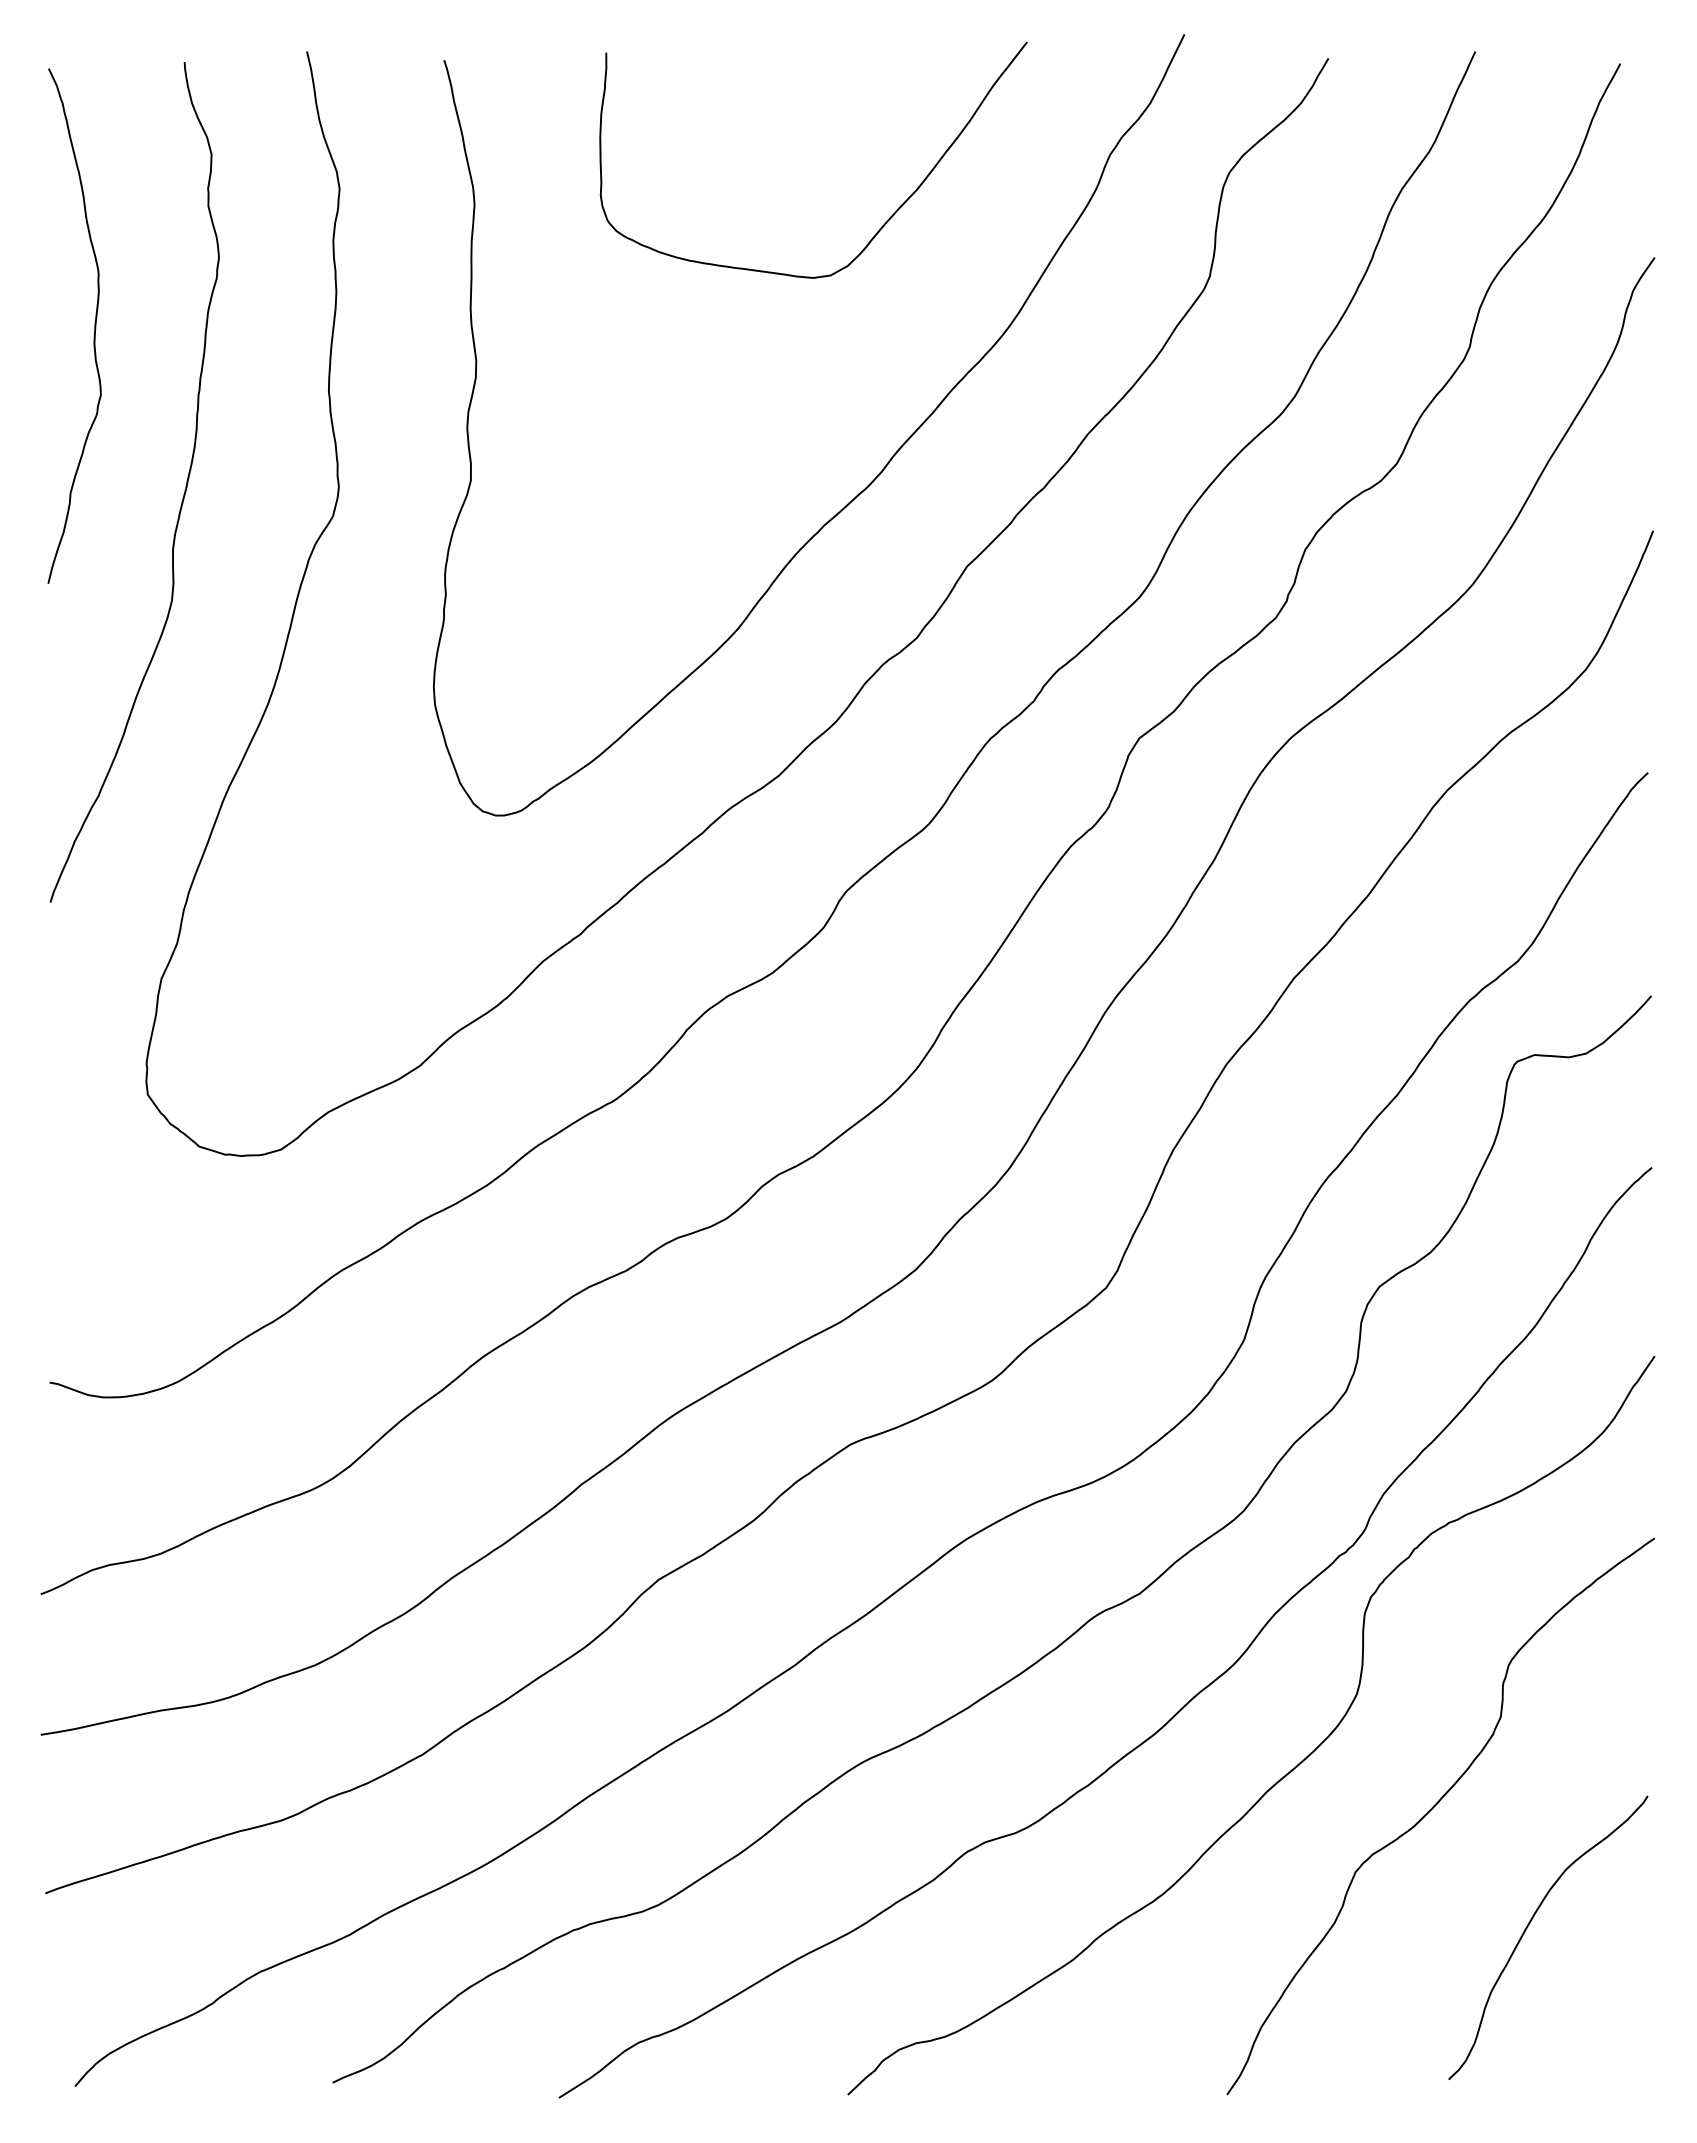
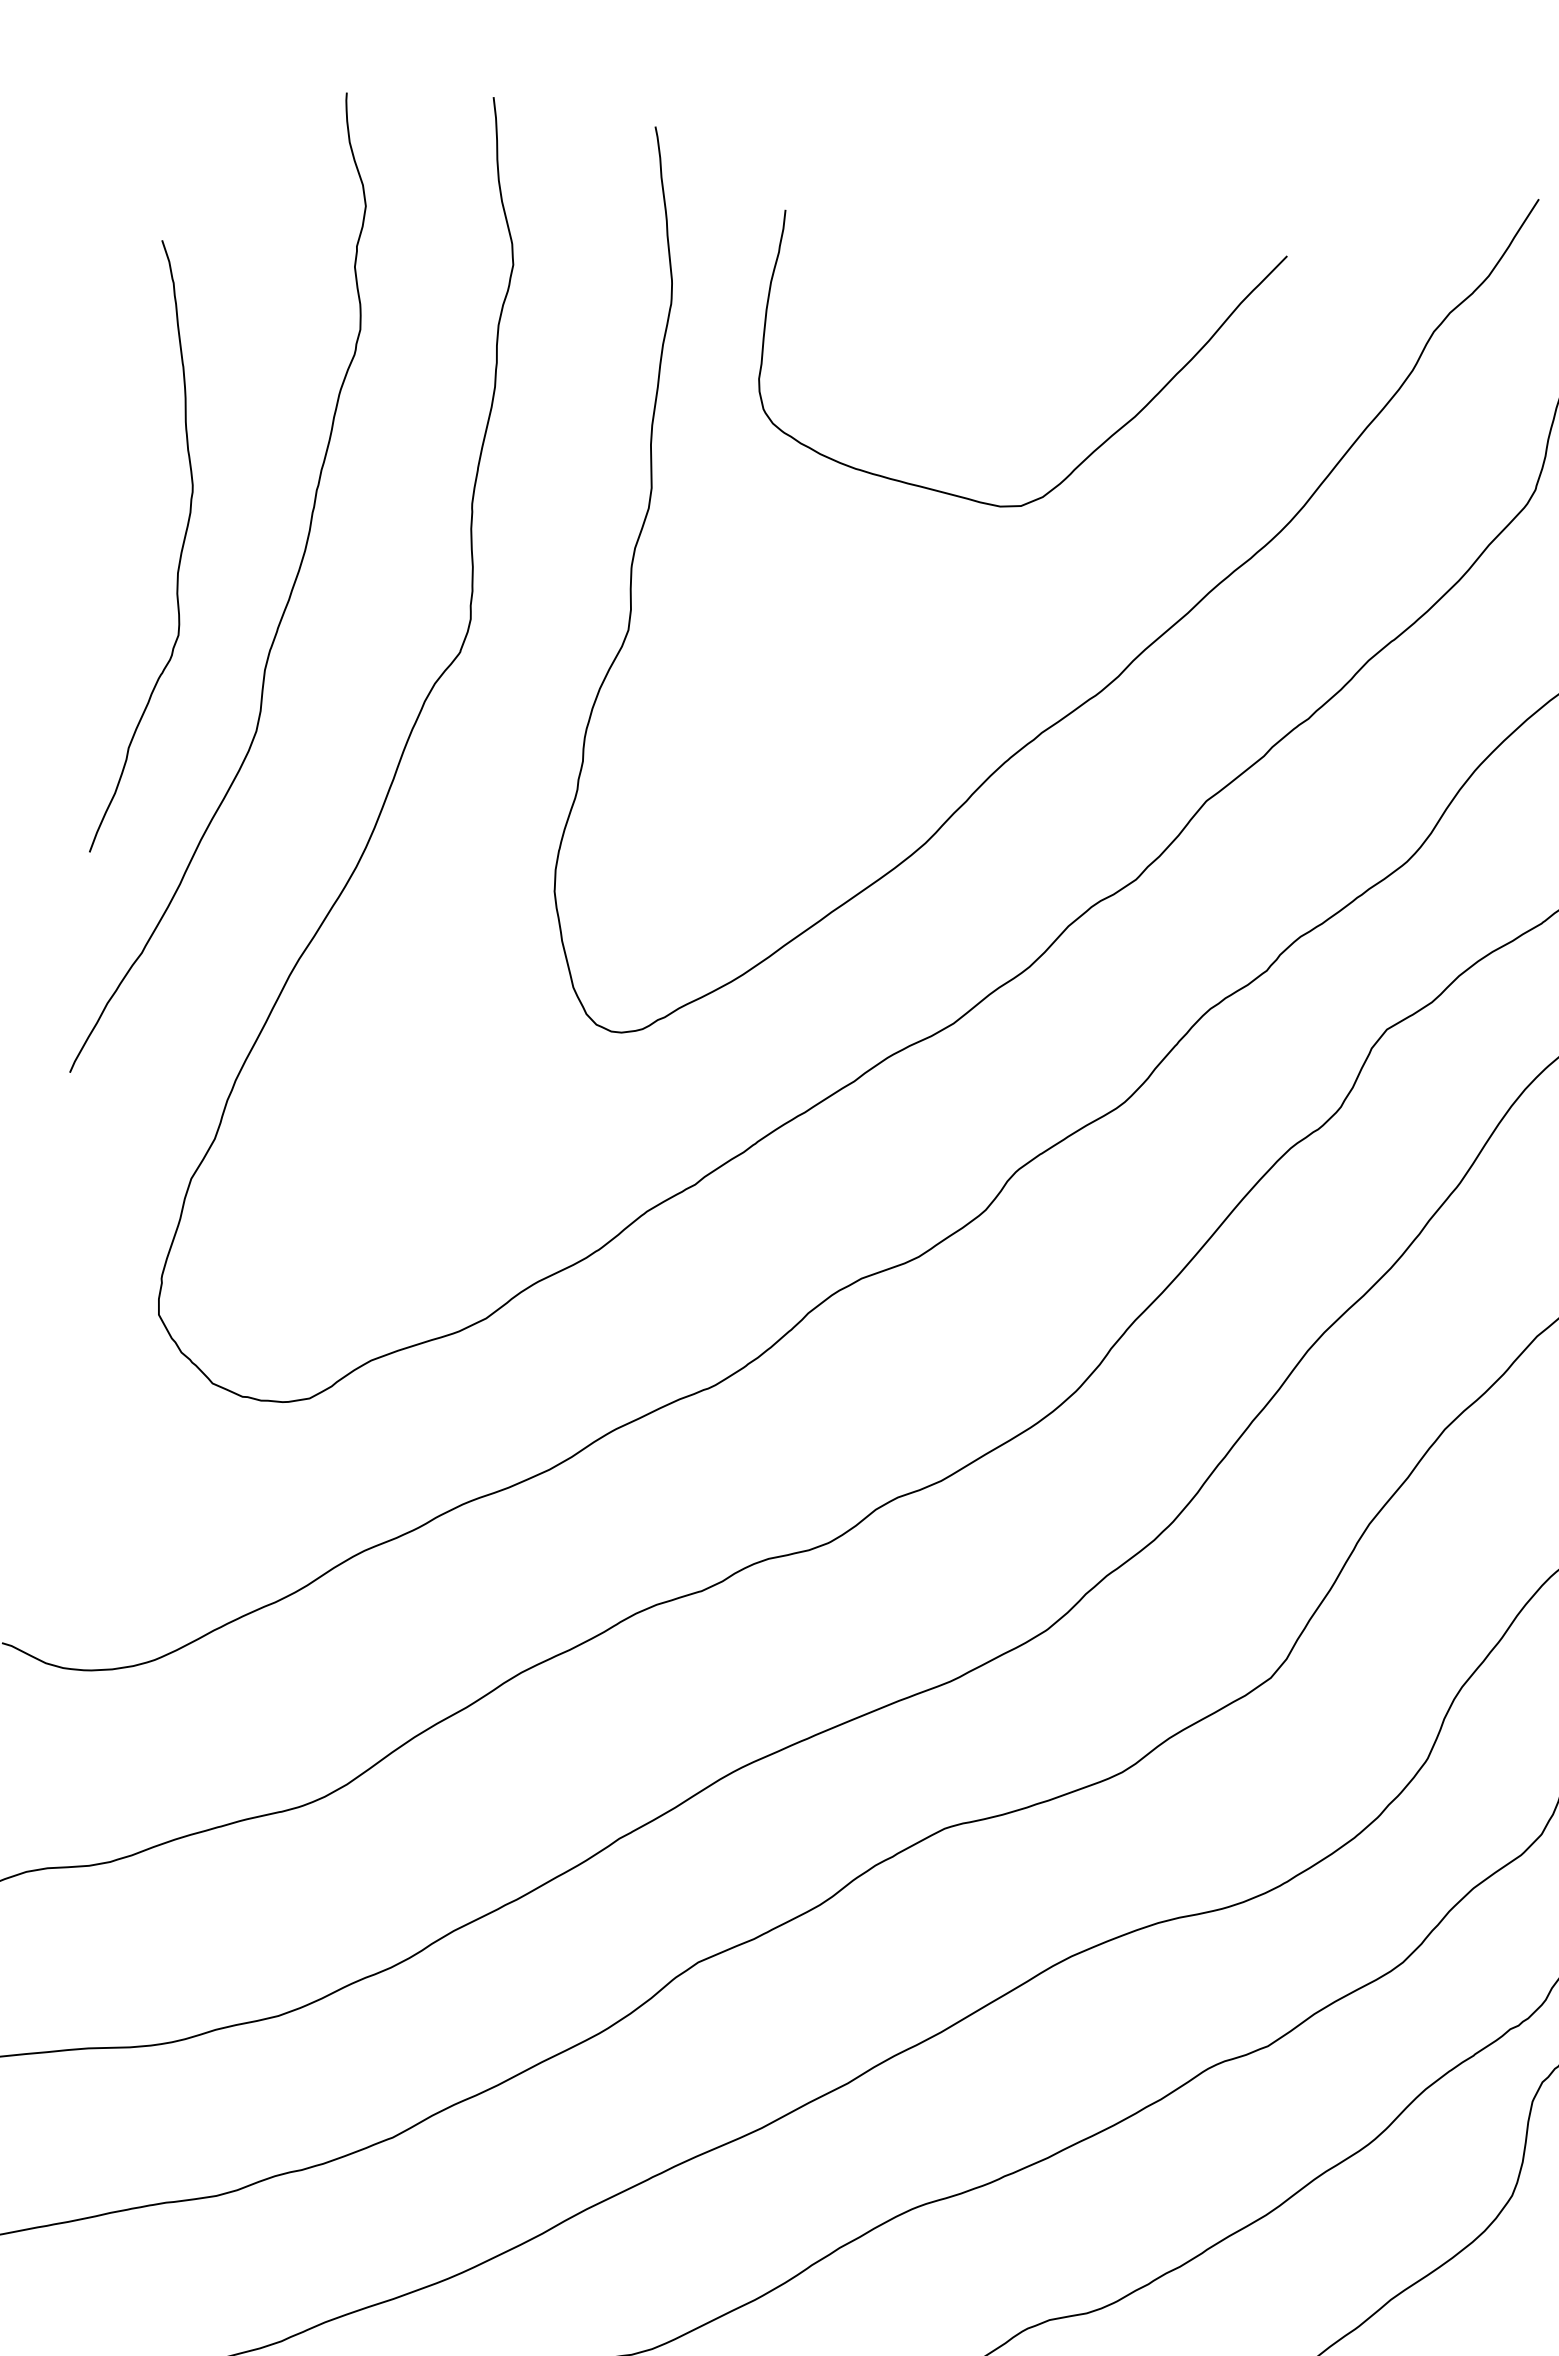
curve: (887, 219) -> (1096, 447), moved
curve: (94, 325) -> (180, 551), moved

